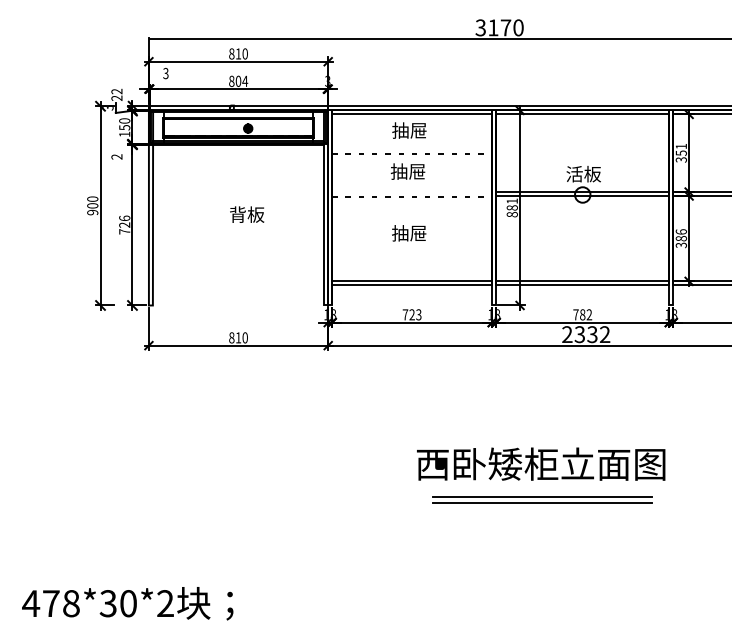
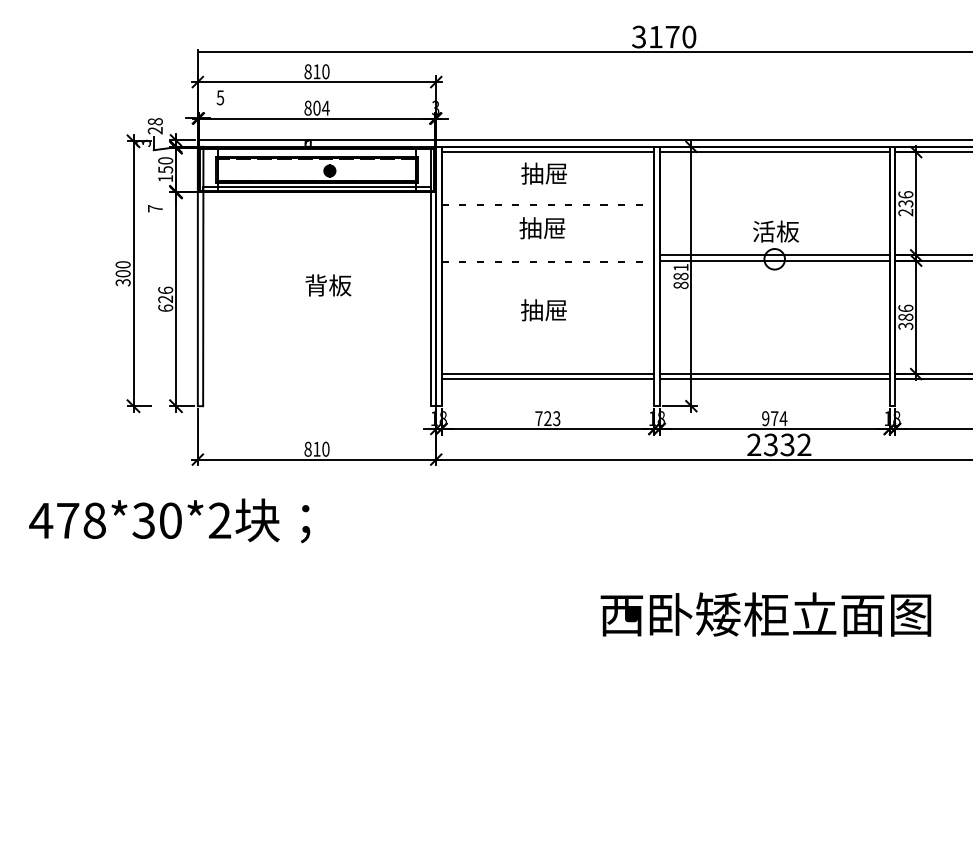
text: (165, 72) -> (219, 96), 3 -> 5
text: (116, 91) -> (154, 121), 22 -> 28
text: (680, 152) -> (904, 202), 351 -> 236
text: (116, 156) -> (154, 208), 2 -> 7
text: (92, 212) -> (122, 282), 900 -> 300
text: (124, 231) -> (165, 307), 726 -> 626
text: (582, 314) -> (774, 418), 782 -> 974
text: (541, 463) -> (766, 613), moved
line: (542, 496) -> (721, 660), removed
line: (542, 503) -> (721, 669), removed
text: (127, 603) -> (169, 520), moved

